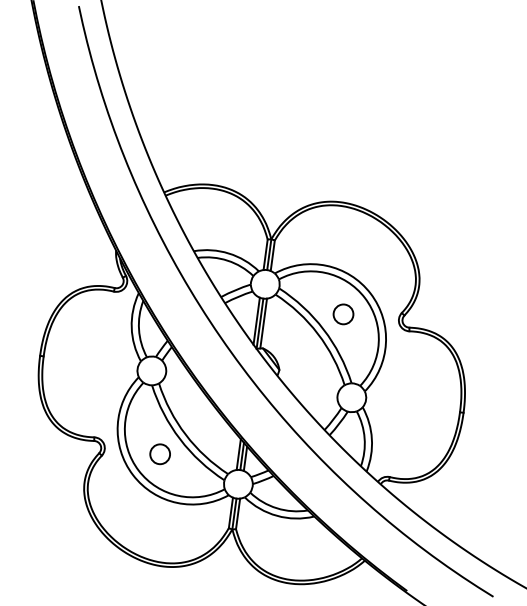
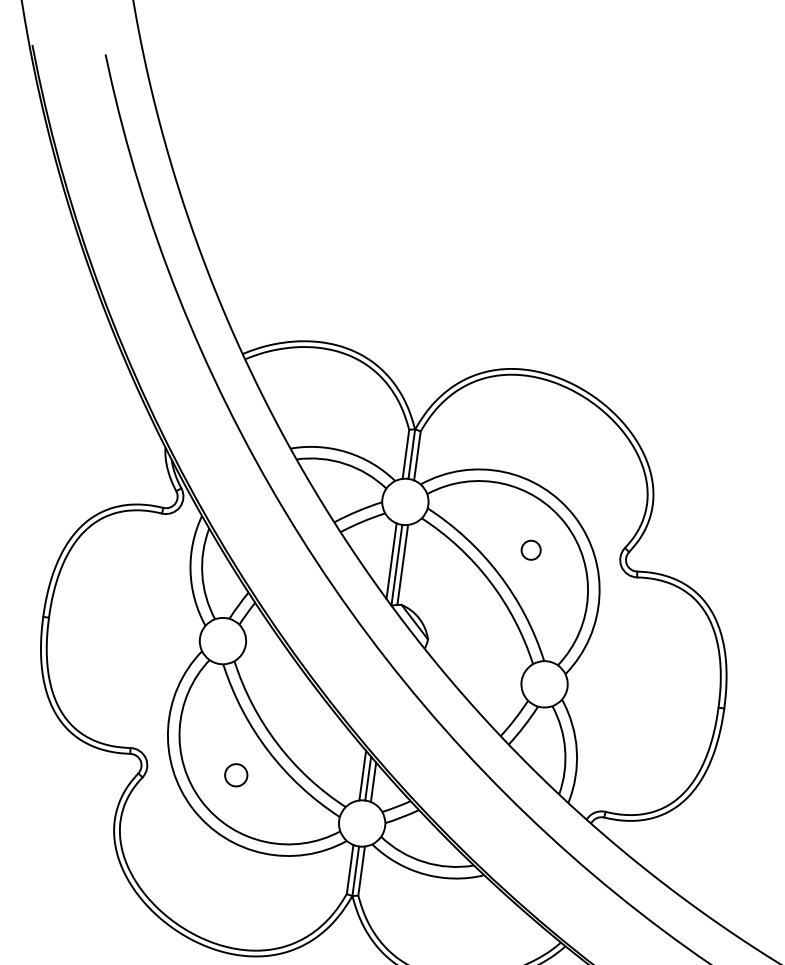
circle: (343, 314) -> (531, 550), size x0.6
circle: (159, 454) -> (235, 775), size x0.7

